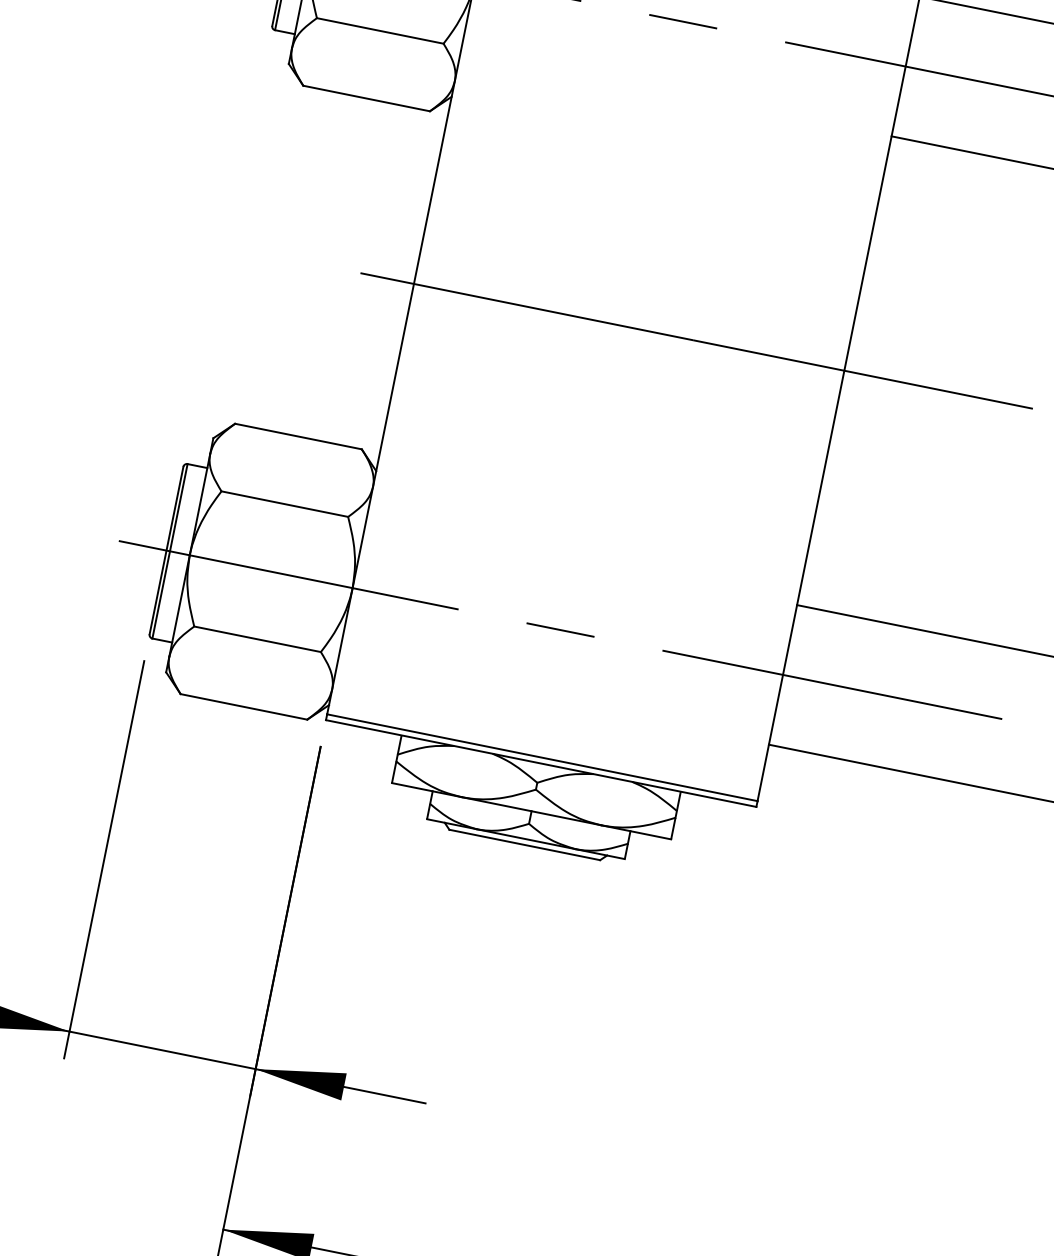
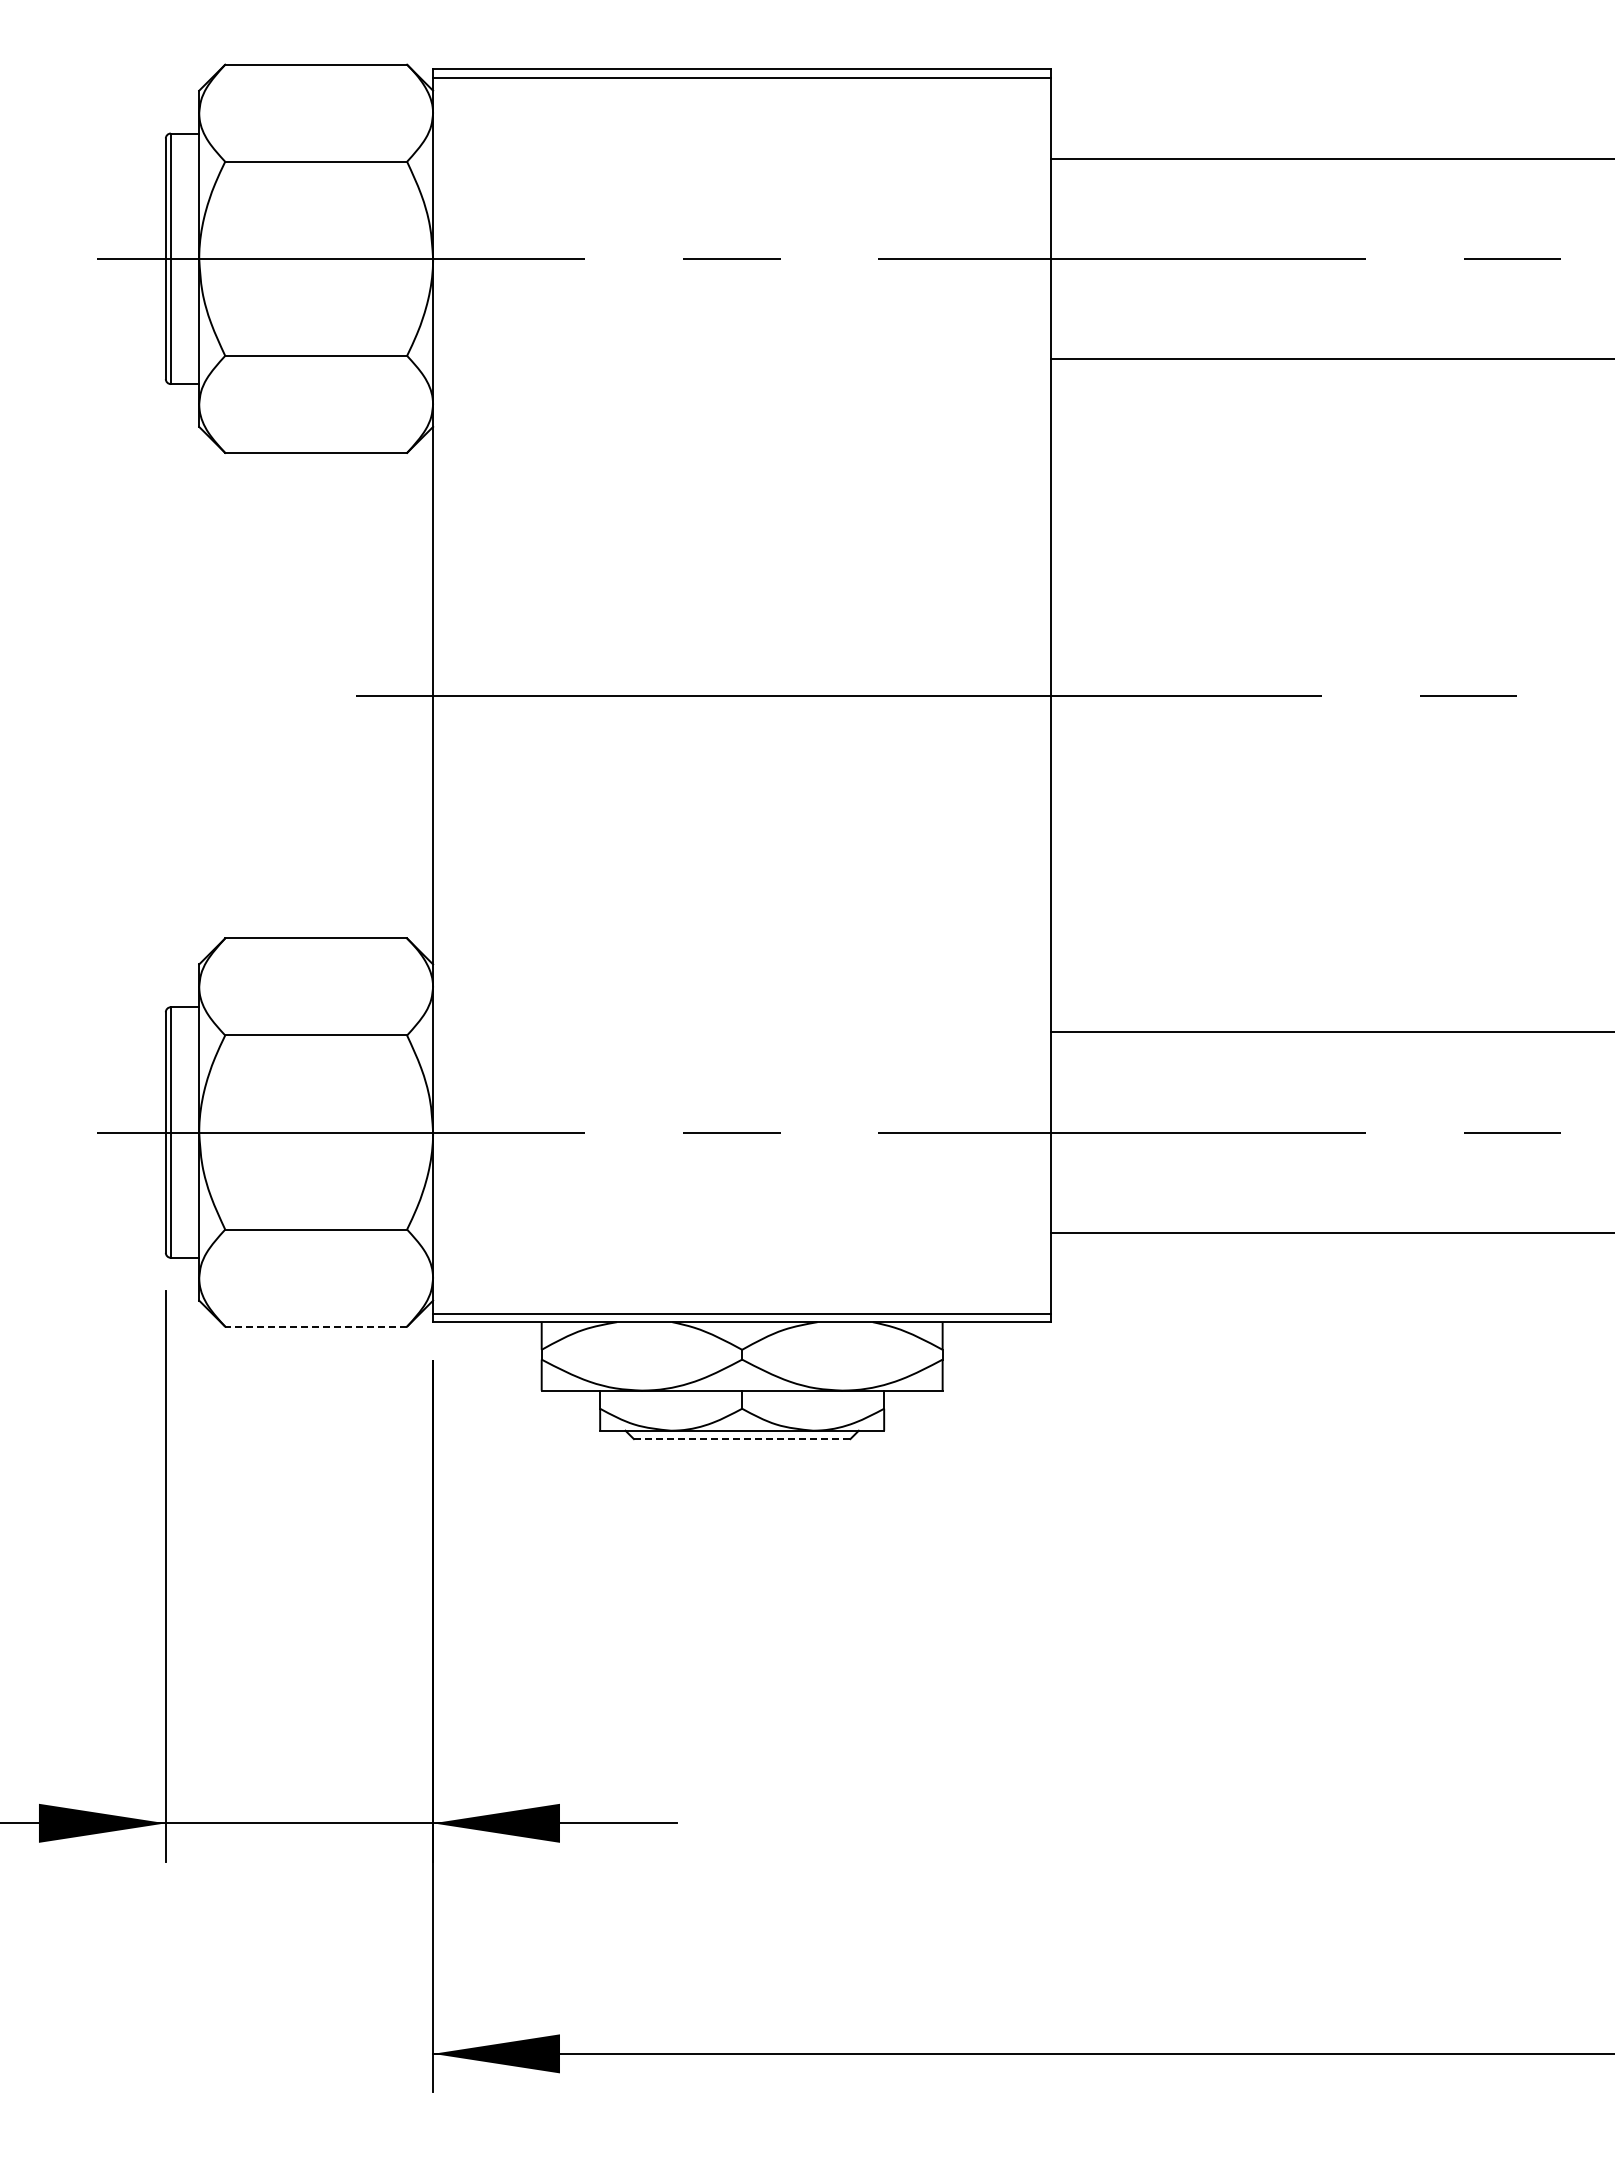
line: (244, 706) -> (316, 1326), solid -> dashed
line: (524, 845) -> (741, 1439), solid -> dashed

